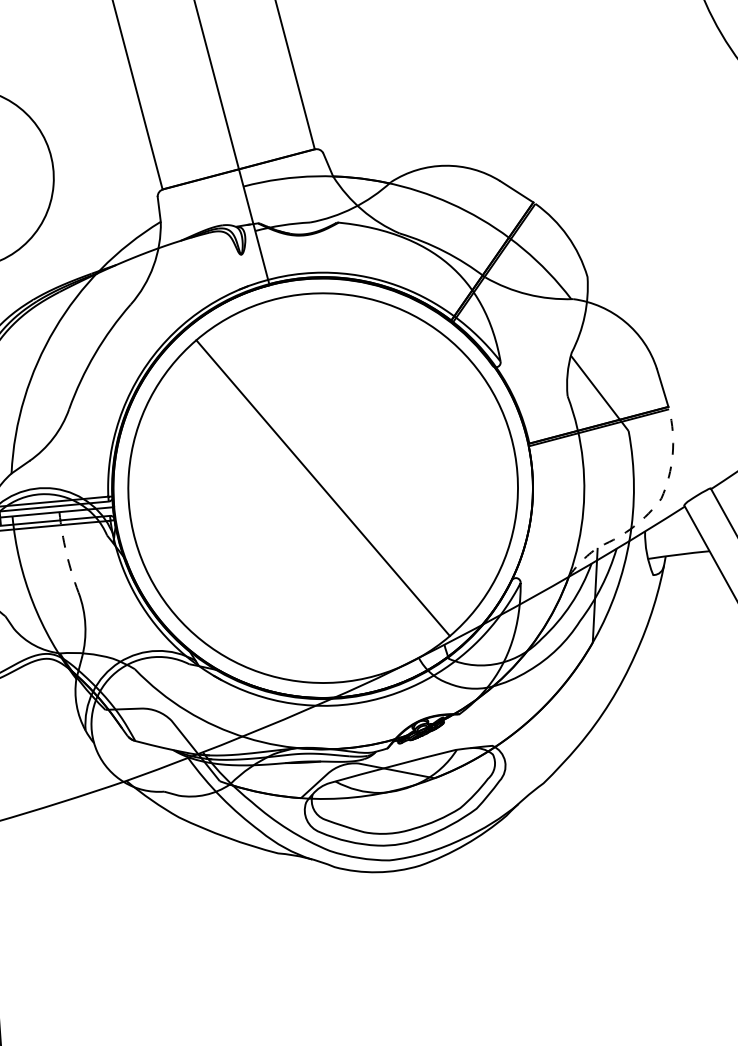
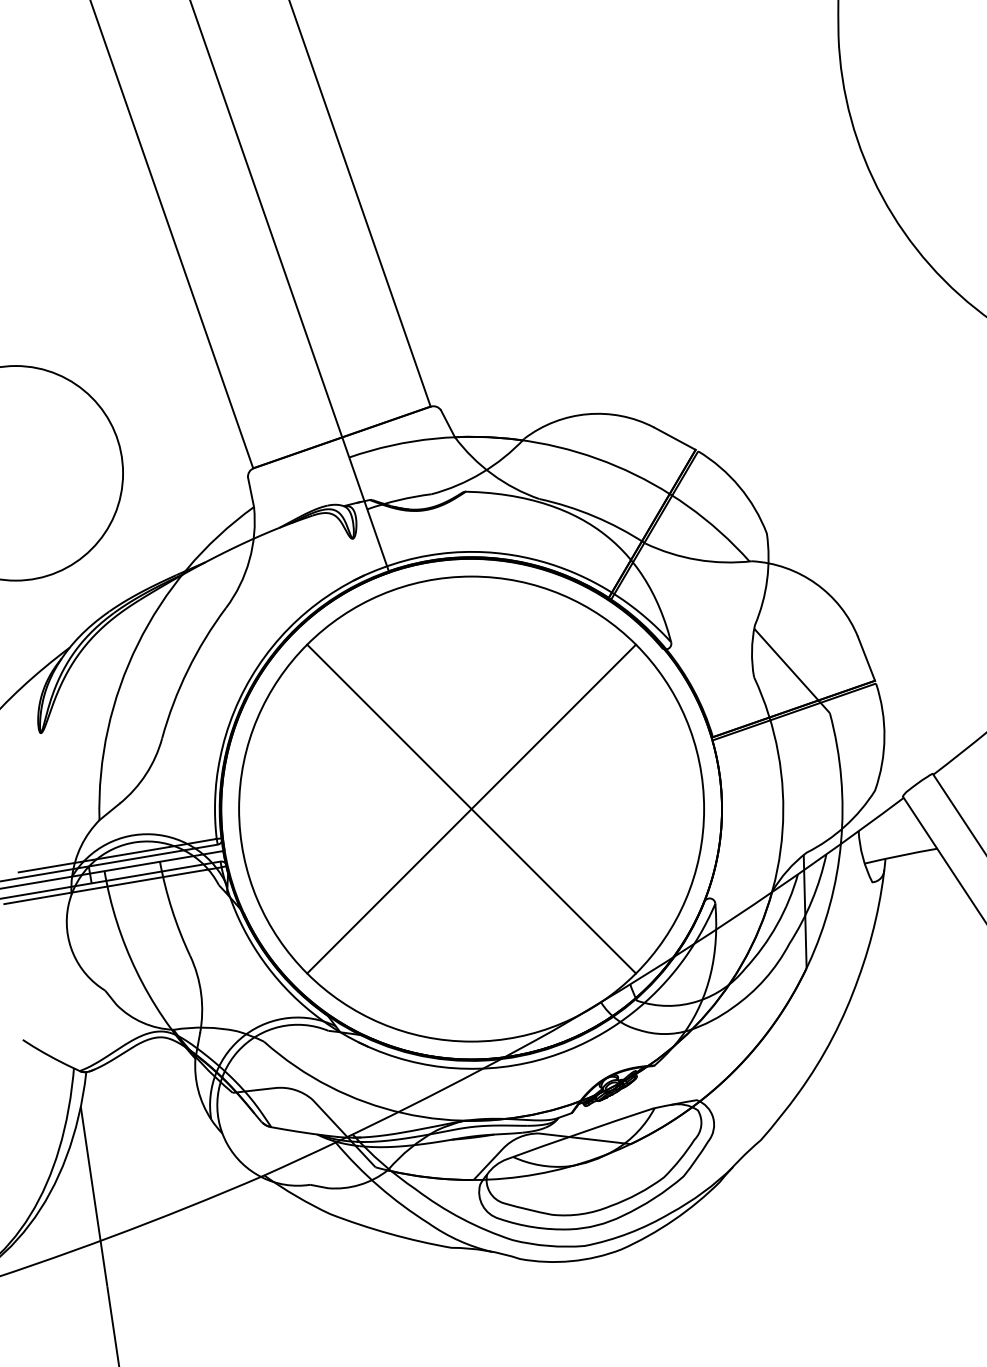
line: (323, 487) -> (471, 808), added
line: (650, 511) -> (863, 806), dashed -> solid
arc: (66, 552) -> (172, 909), dashed -> solid

